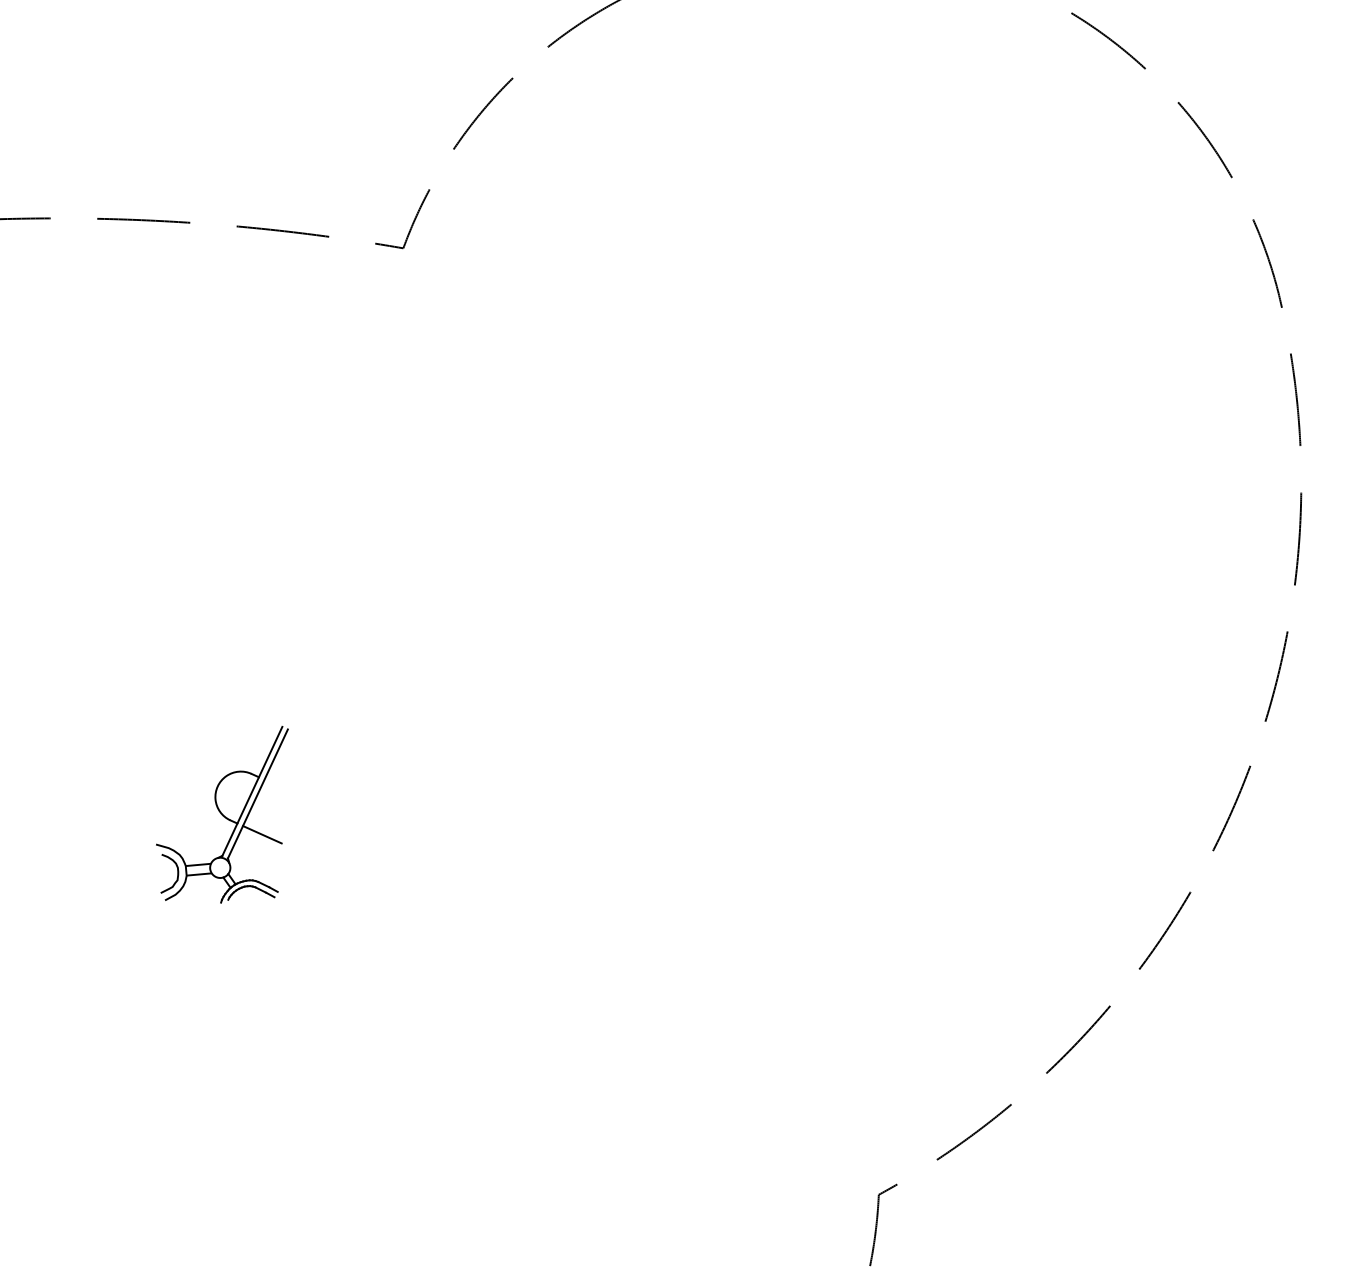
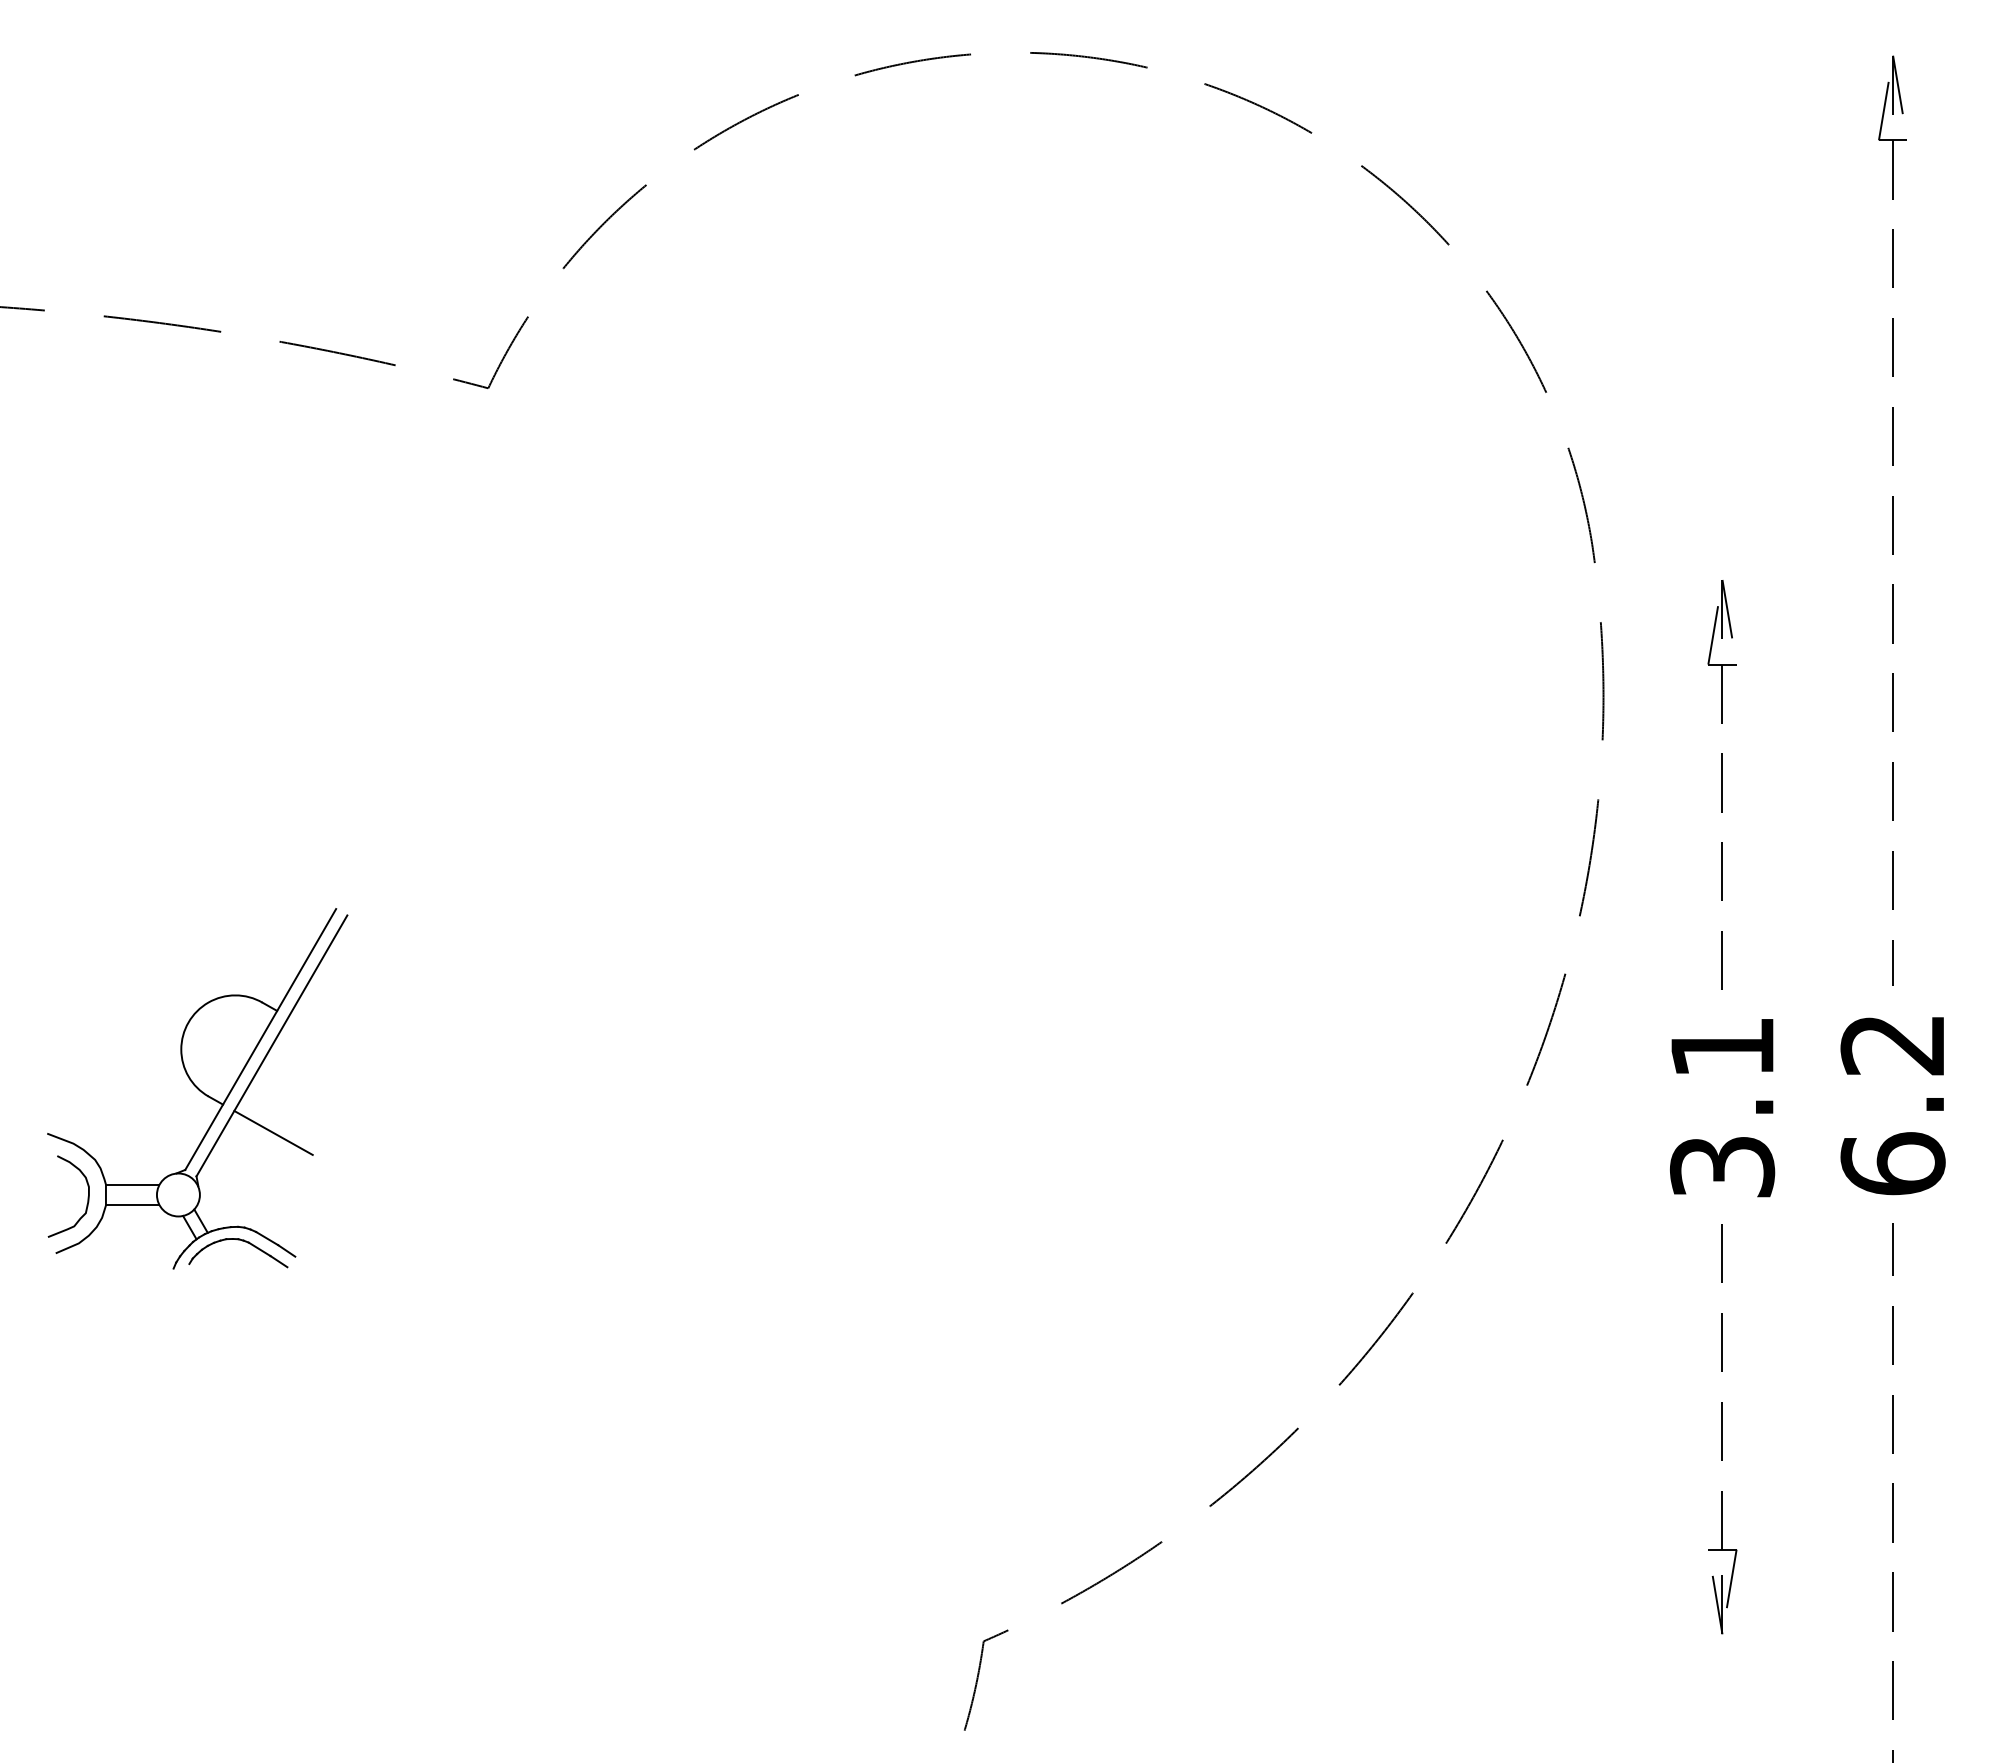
part: (224, 816) -> (197, 1088), size x1.67

